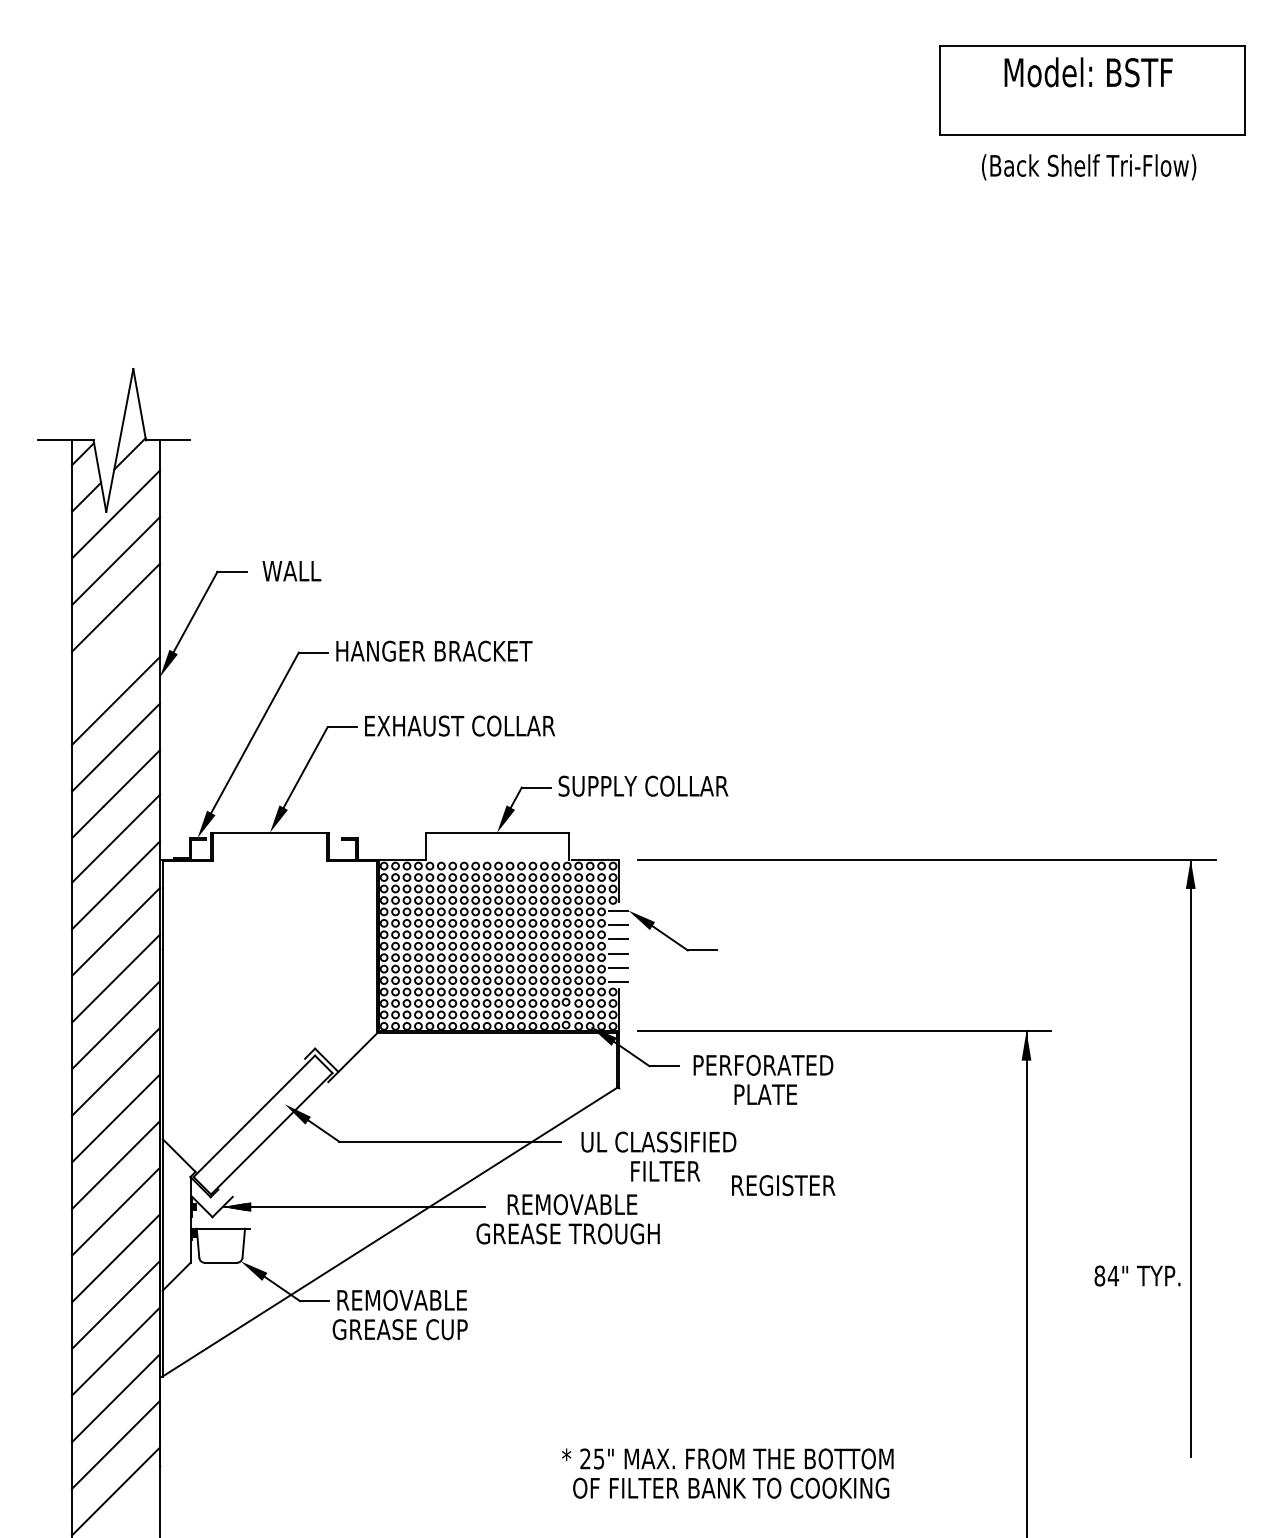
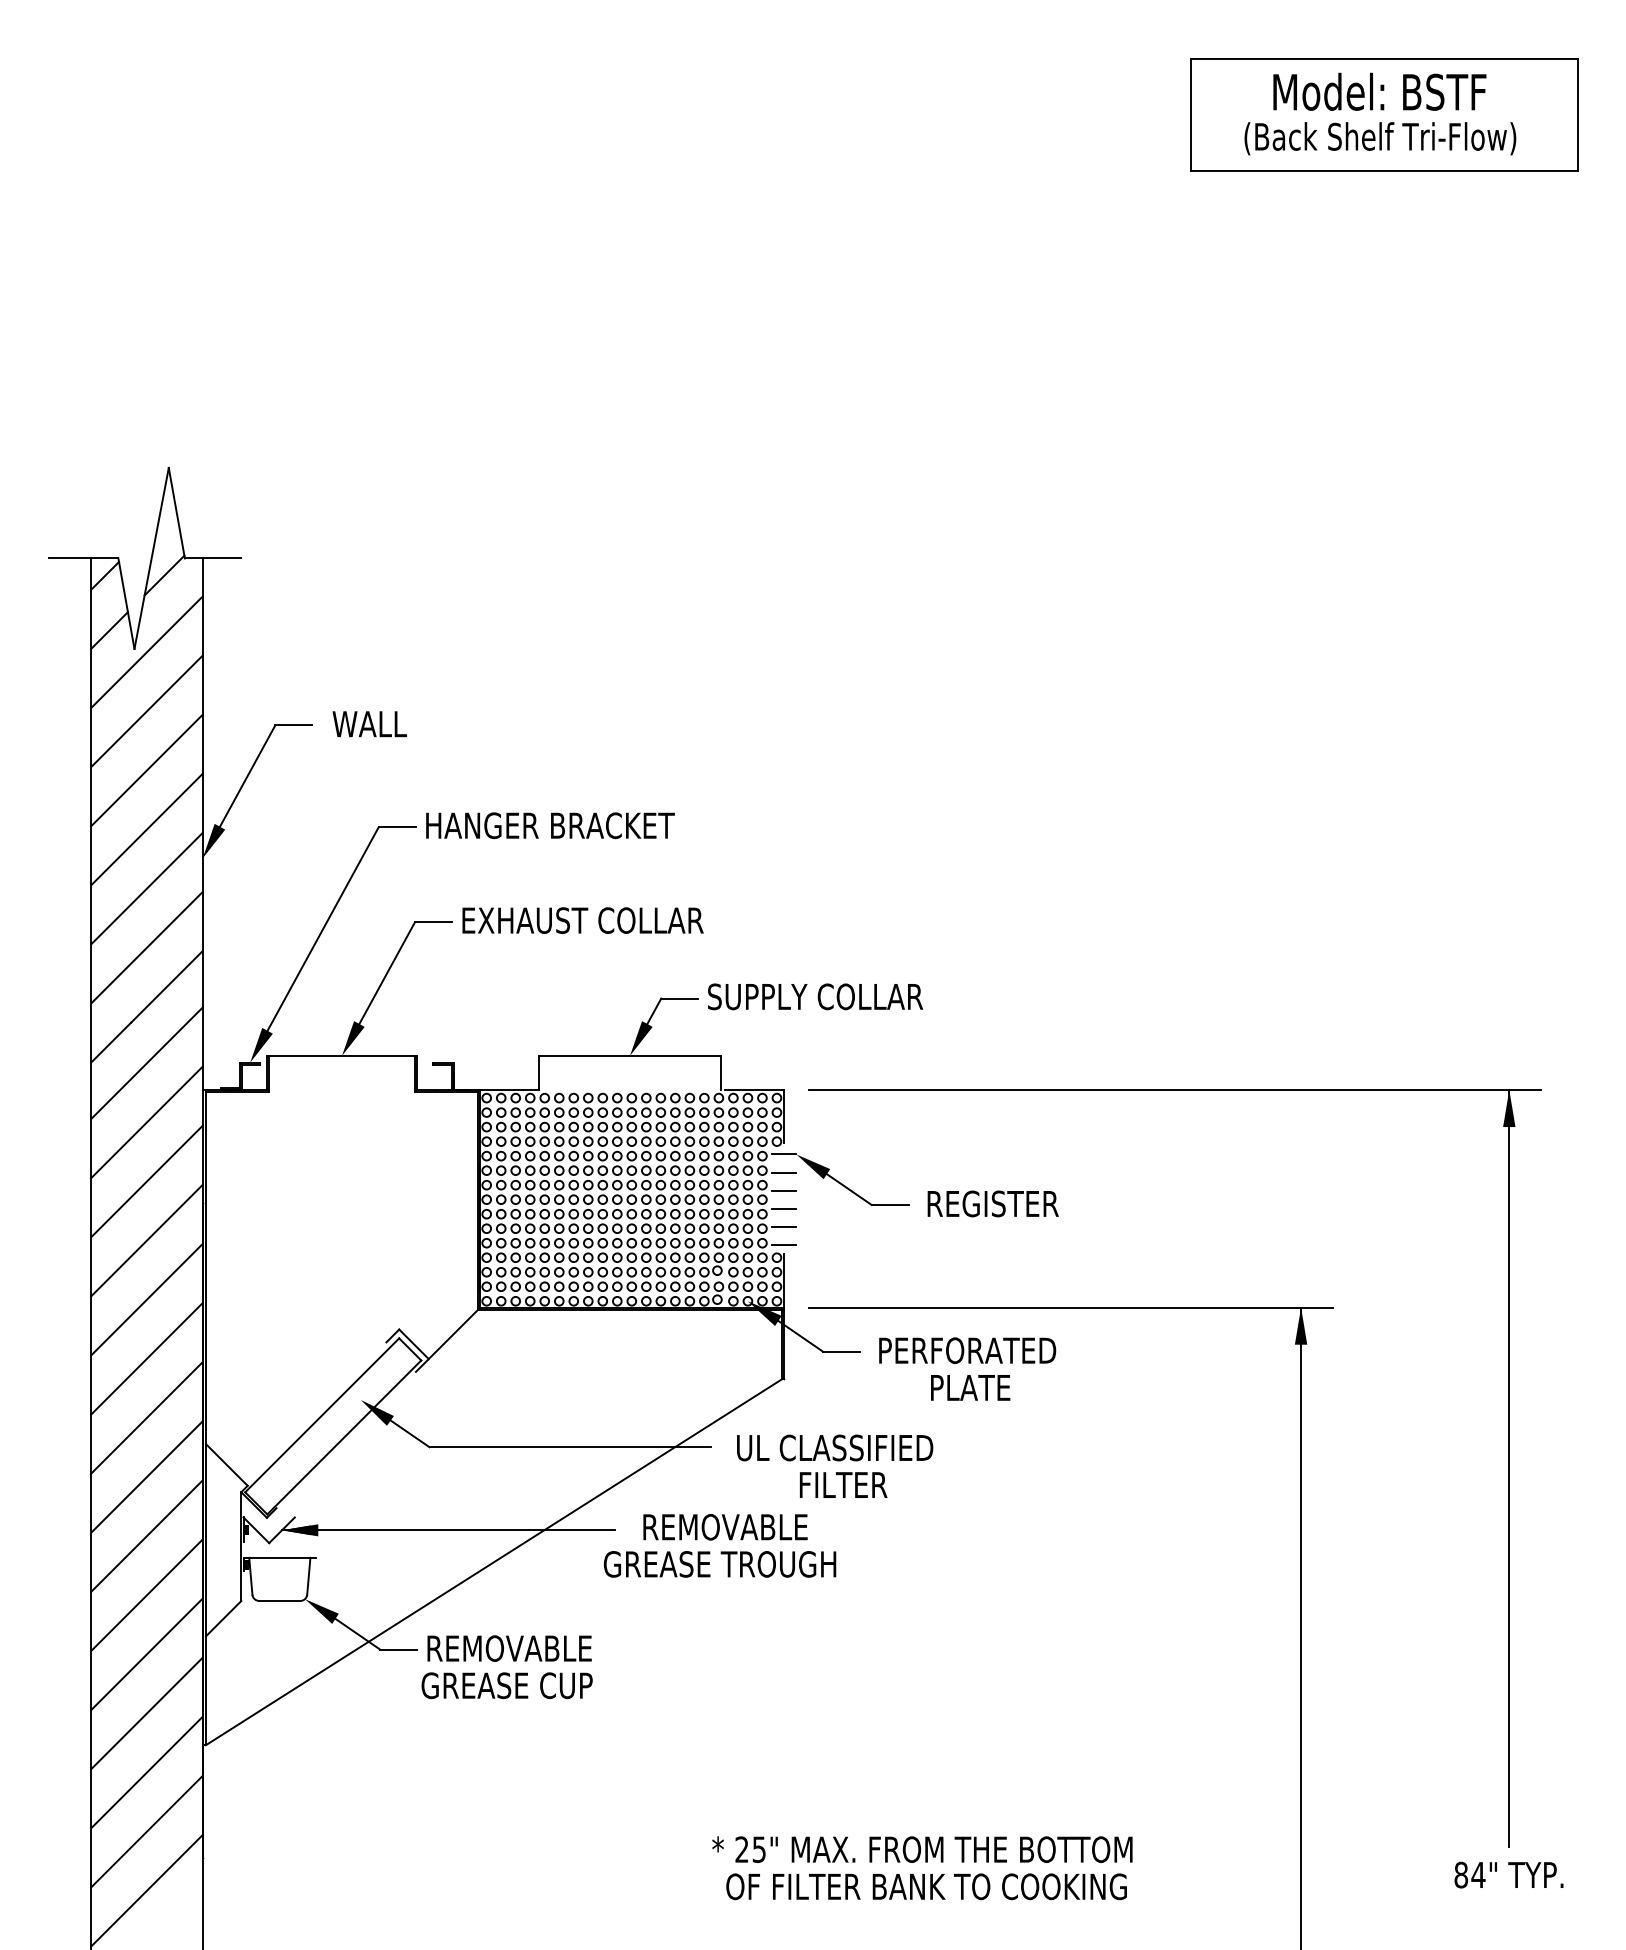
text: (1089, 167) -> (1380, 138), moved
line: (116, 654) -> (147, 829), added
text: (783, 1185) -> (993, 1203), moved
text: (1137, 1275) -> (1508, 1874), moved

